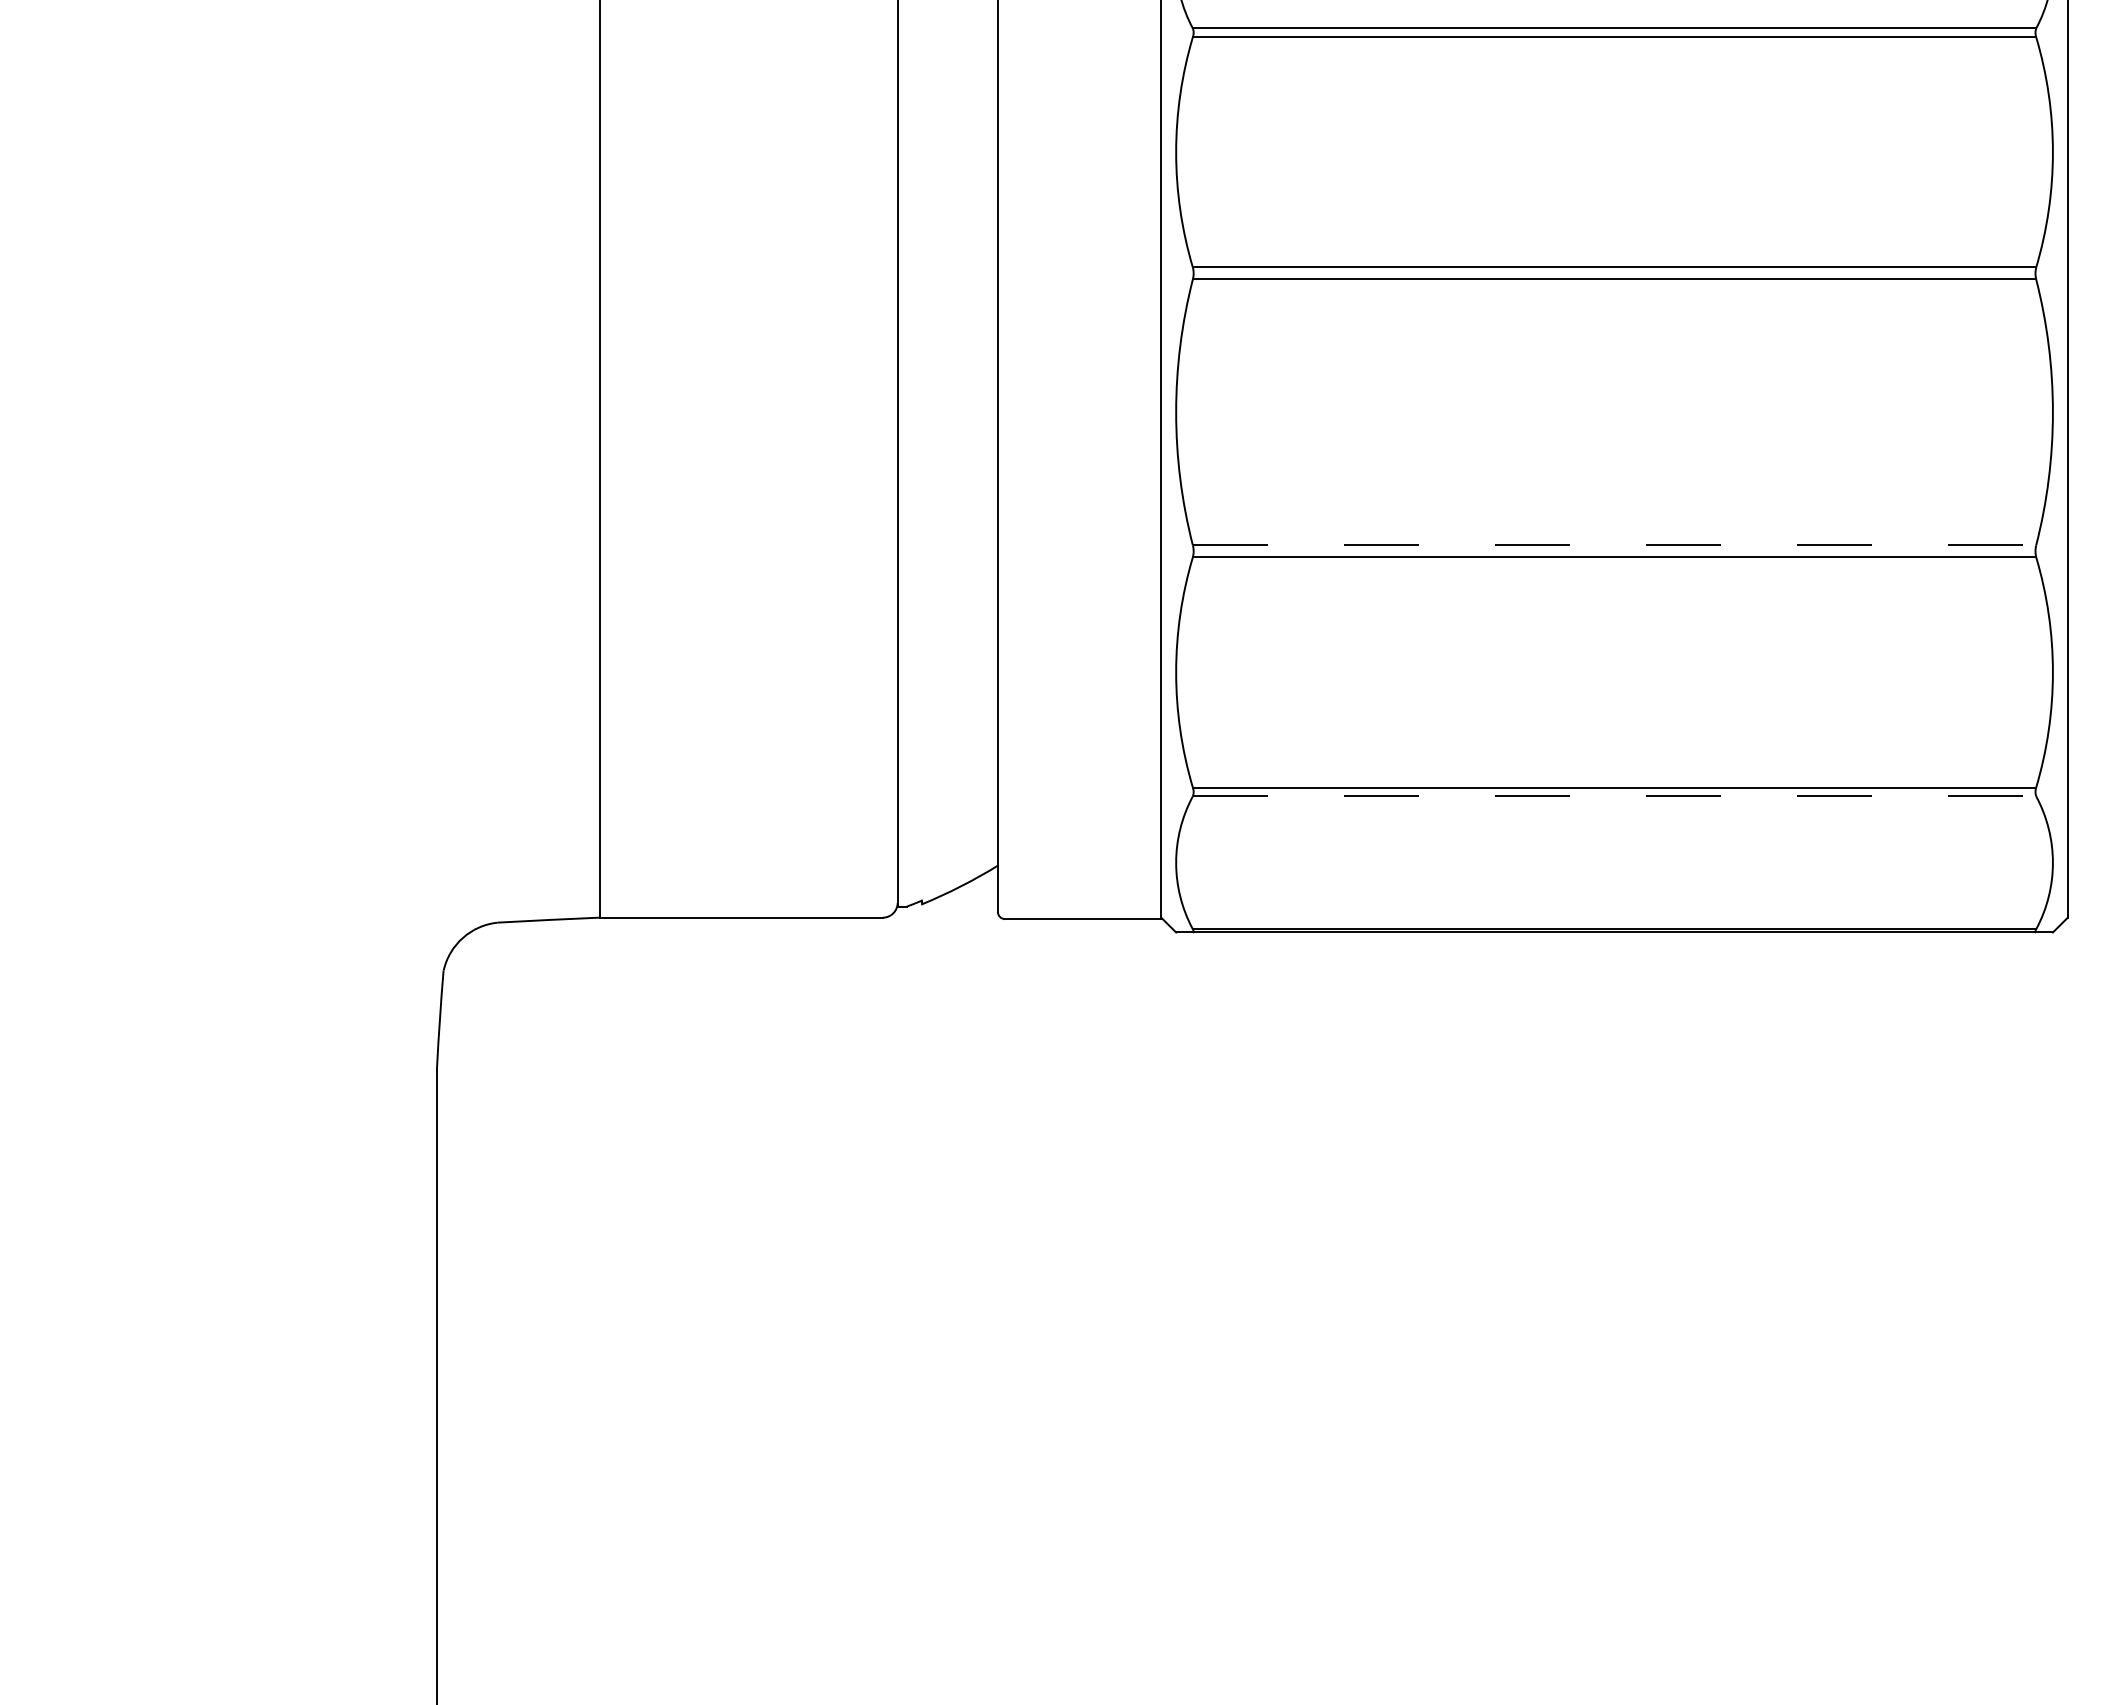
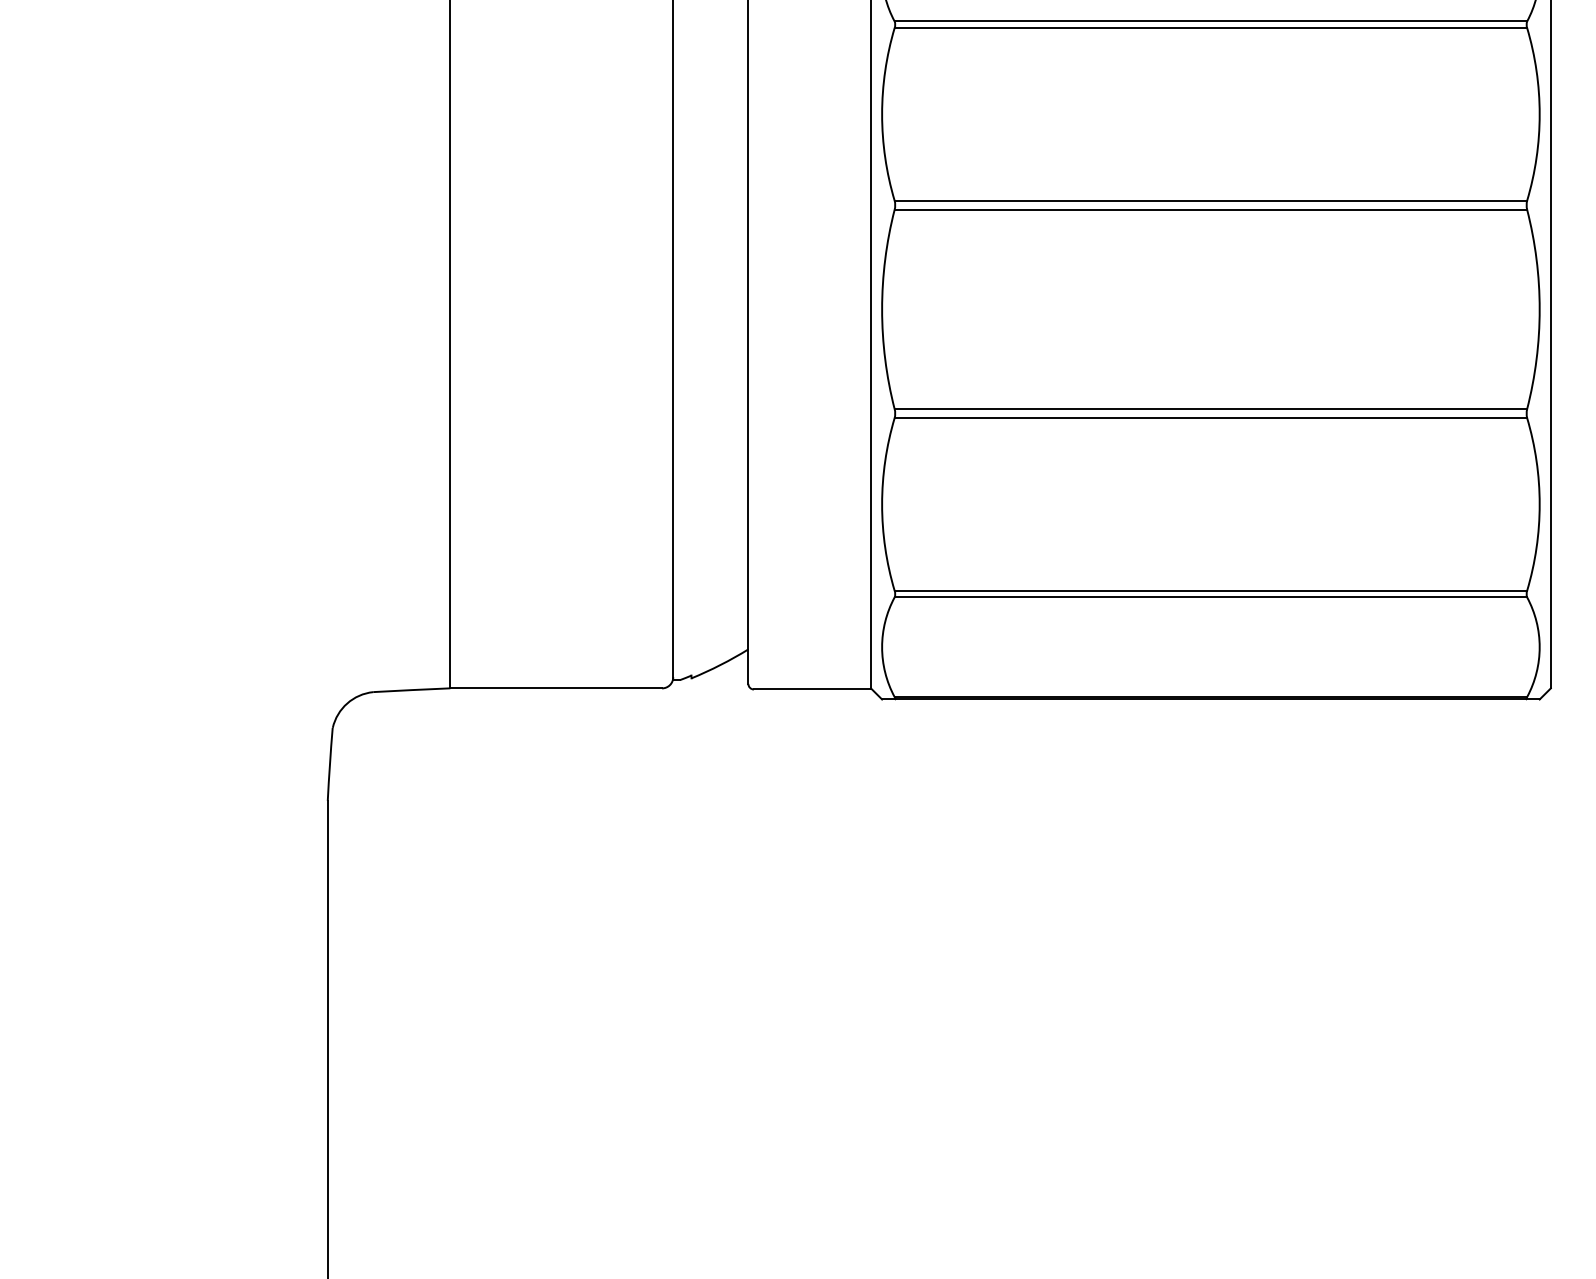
line: (1614, 545) -> (1210, 409), dashed -> solid
line: (1614, 796) -> (1210, 597), dashed -> solid

